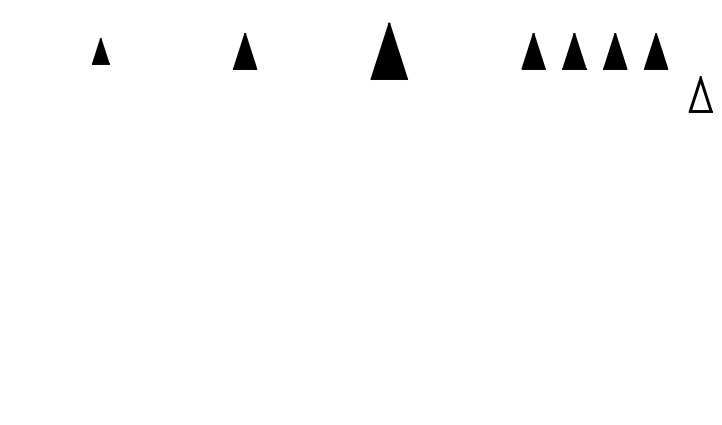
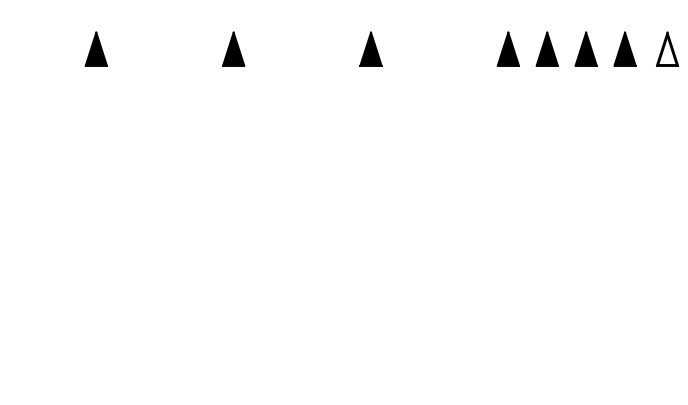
part: (100, 51) -> (95, 49), size x1.43
part: (389, 51) -> (371, 49), size x0.62
part: (700, 94) -> (667, 49), moved

